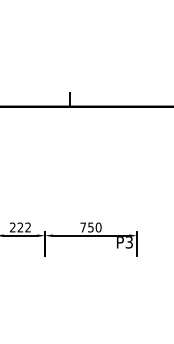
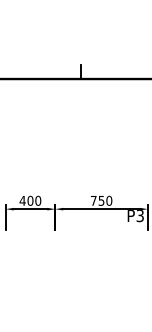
text: (20, 227) -> (30, 200), 222 -> 400

